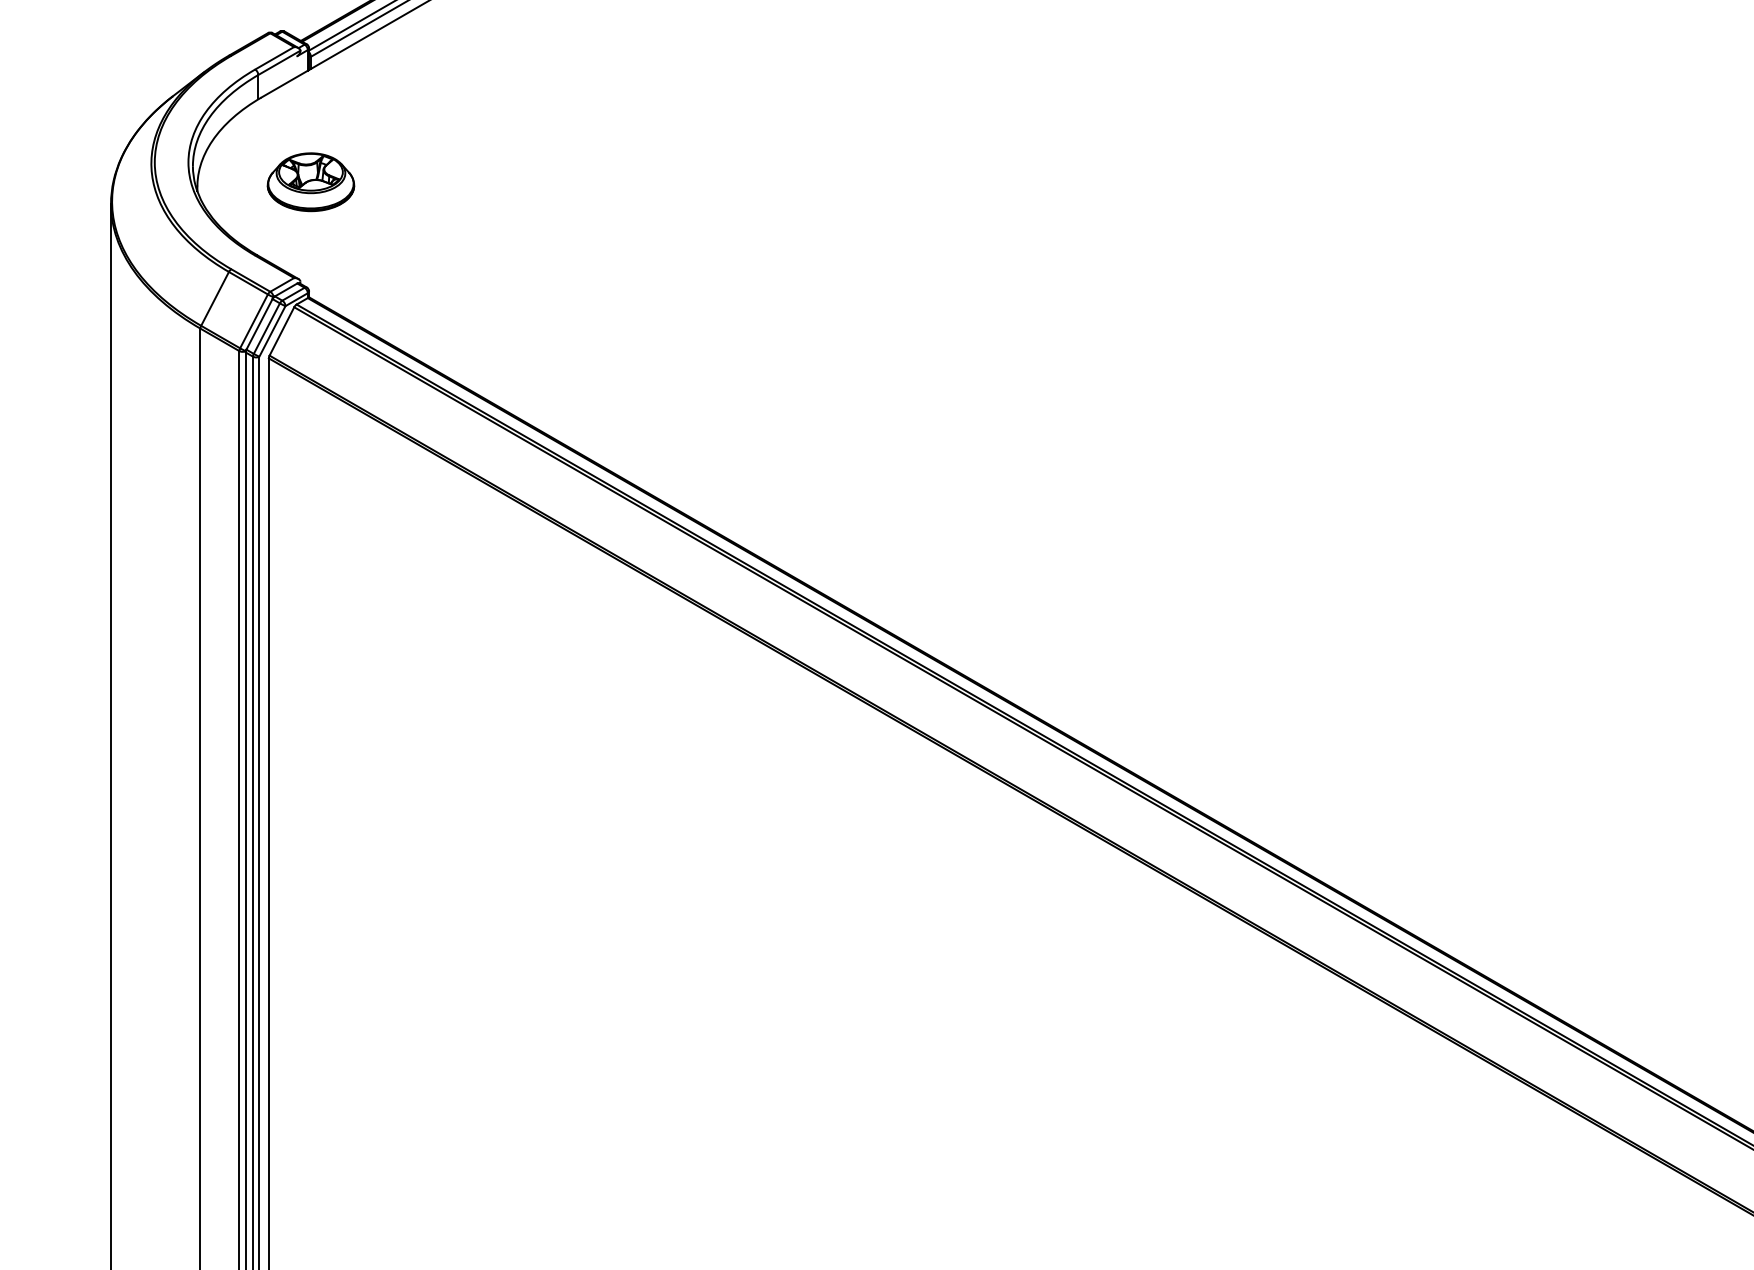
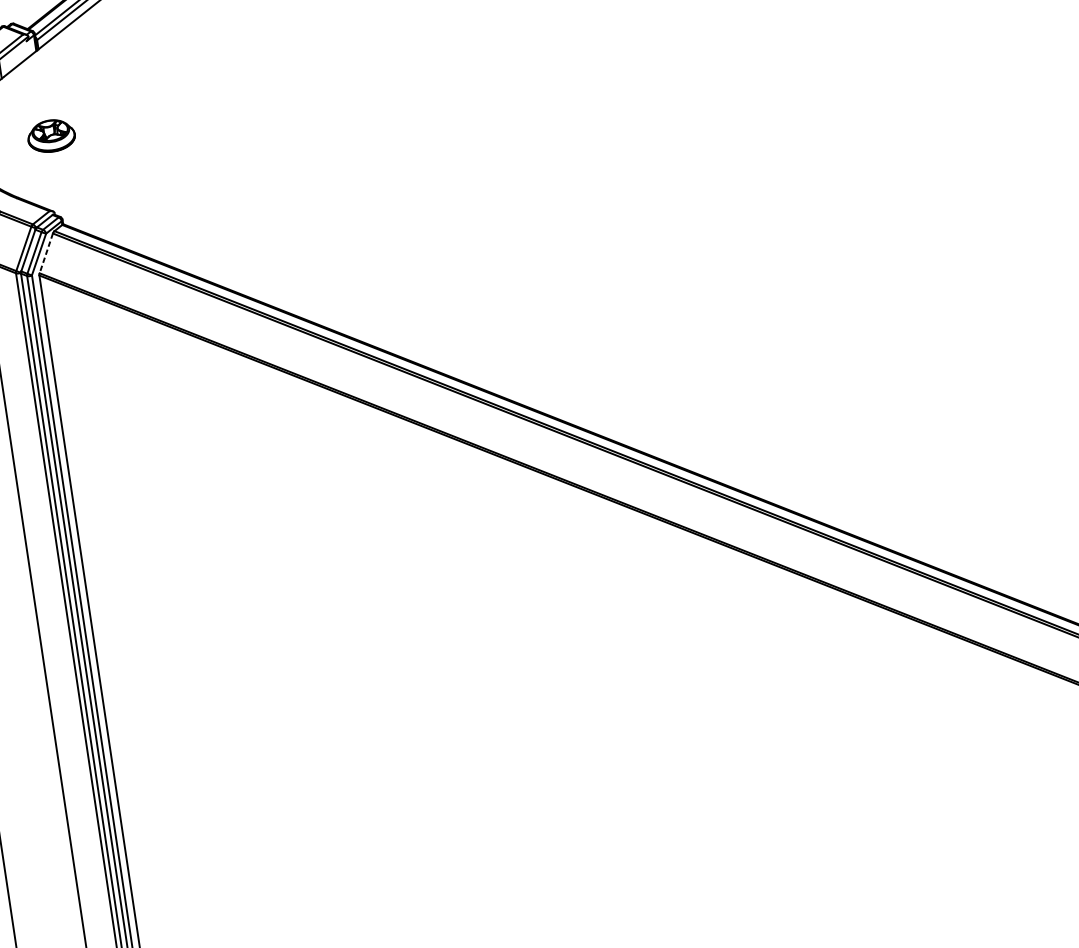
part: (310, 182) -> (51, 136), size x0.7
line: (281, 331) -> (45, 253), solid -> dashed

